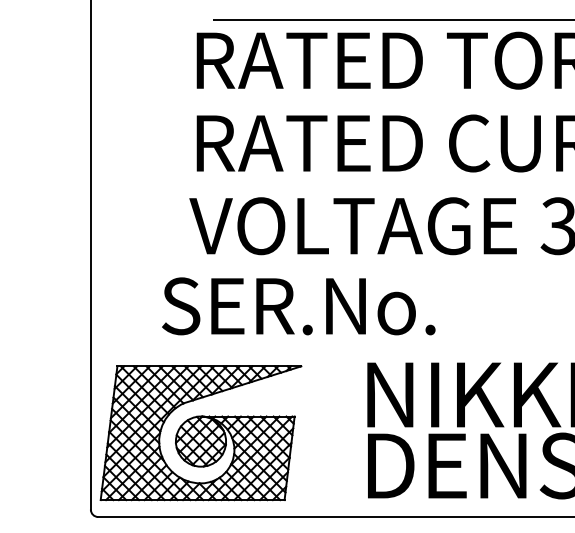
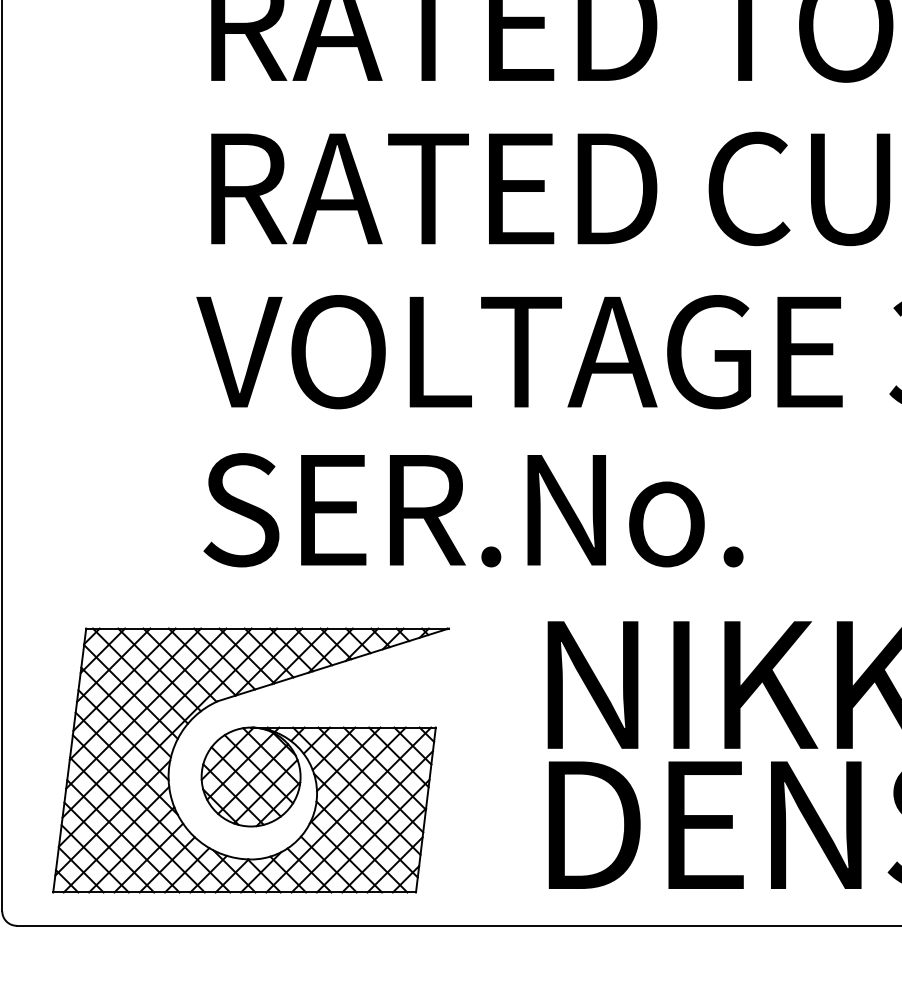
text: (298, 306) -> (473, 510), moved
part: (200, 433) -> (250, 761), moved

